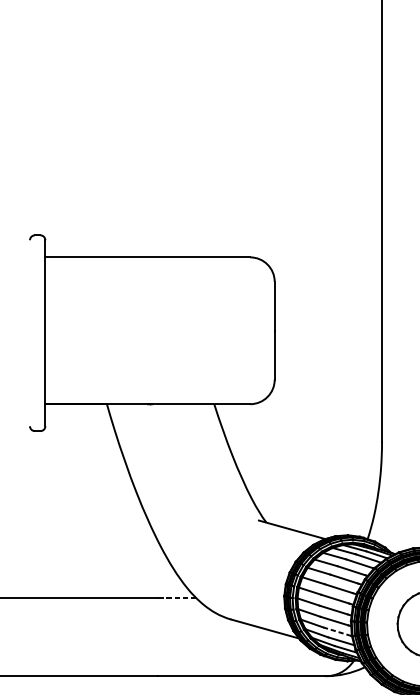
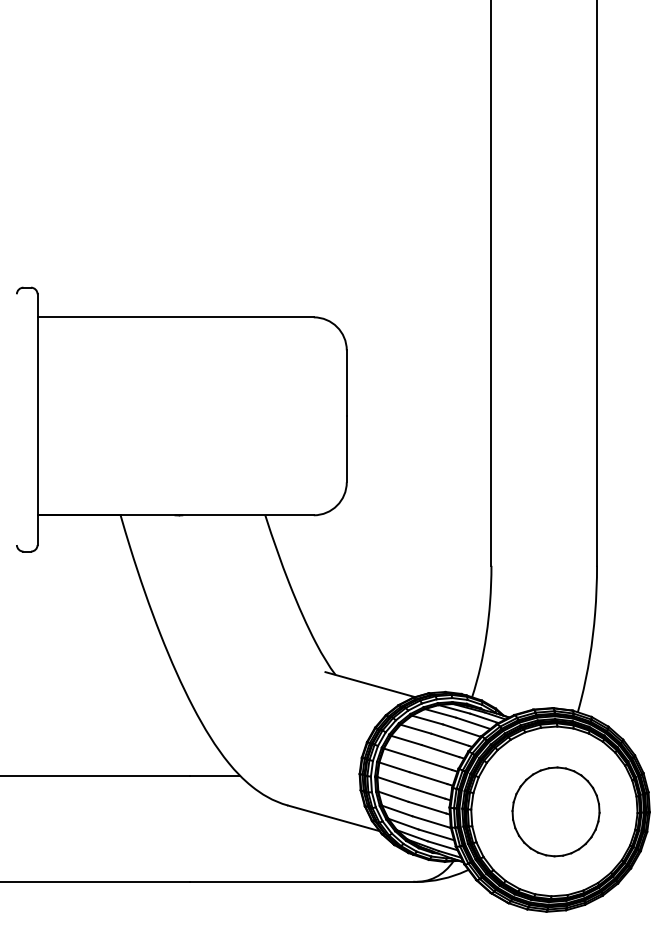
line: (177, 597) -> (215, 776), dashed -> solid
line: (337, 632) -> (431, 822), dashed -> solid

